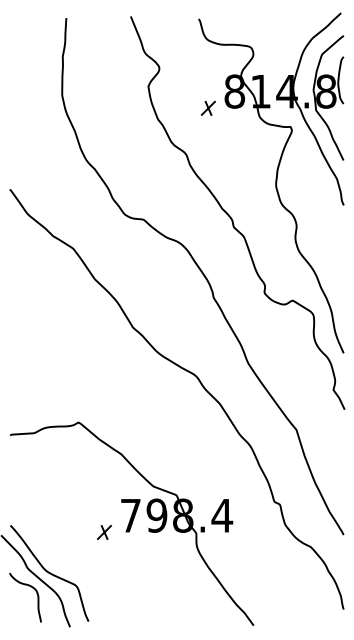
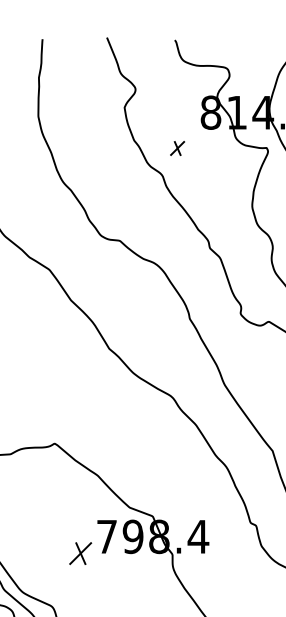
part: (207, 107) -> (176, 147), moved
part: (104, 532) -> (80, 553), size x1.6

